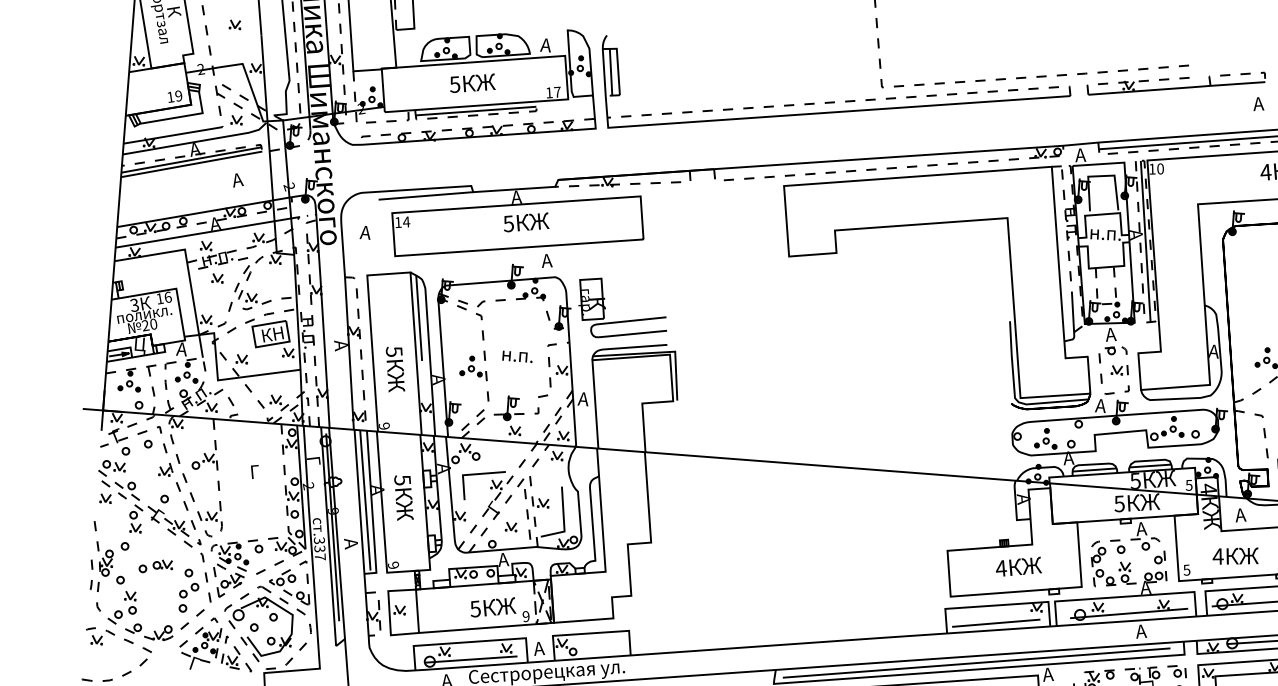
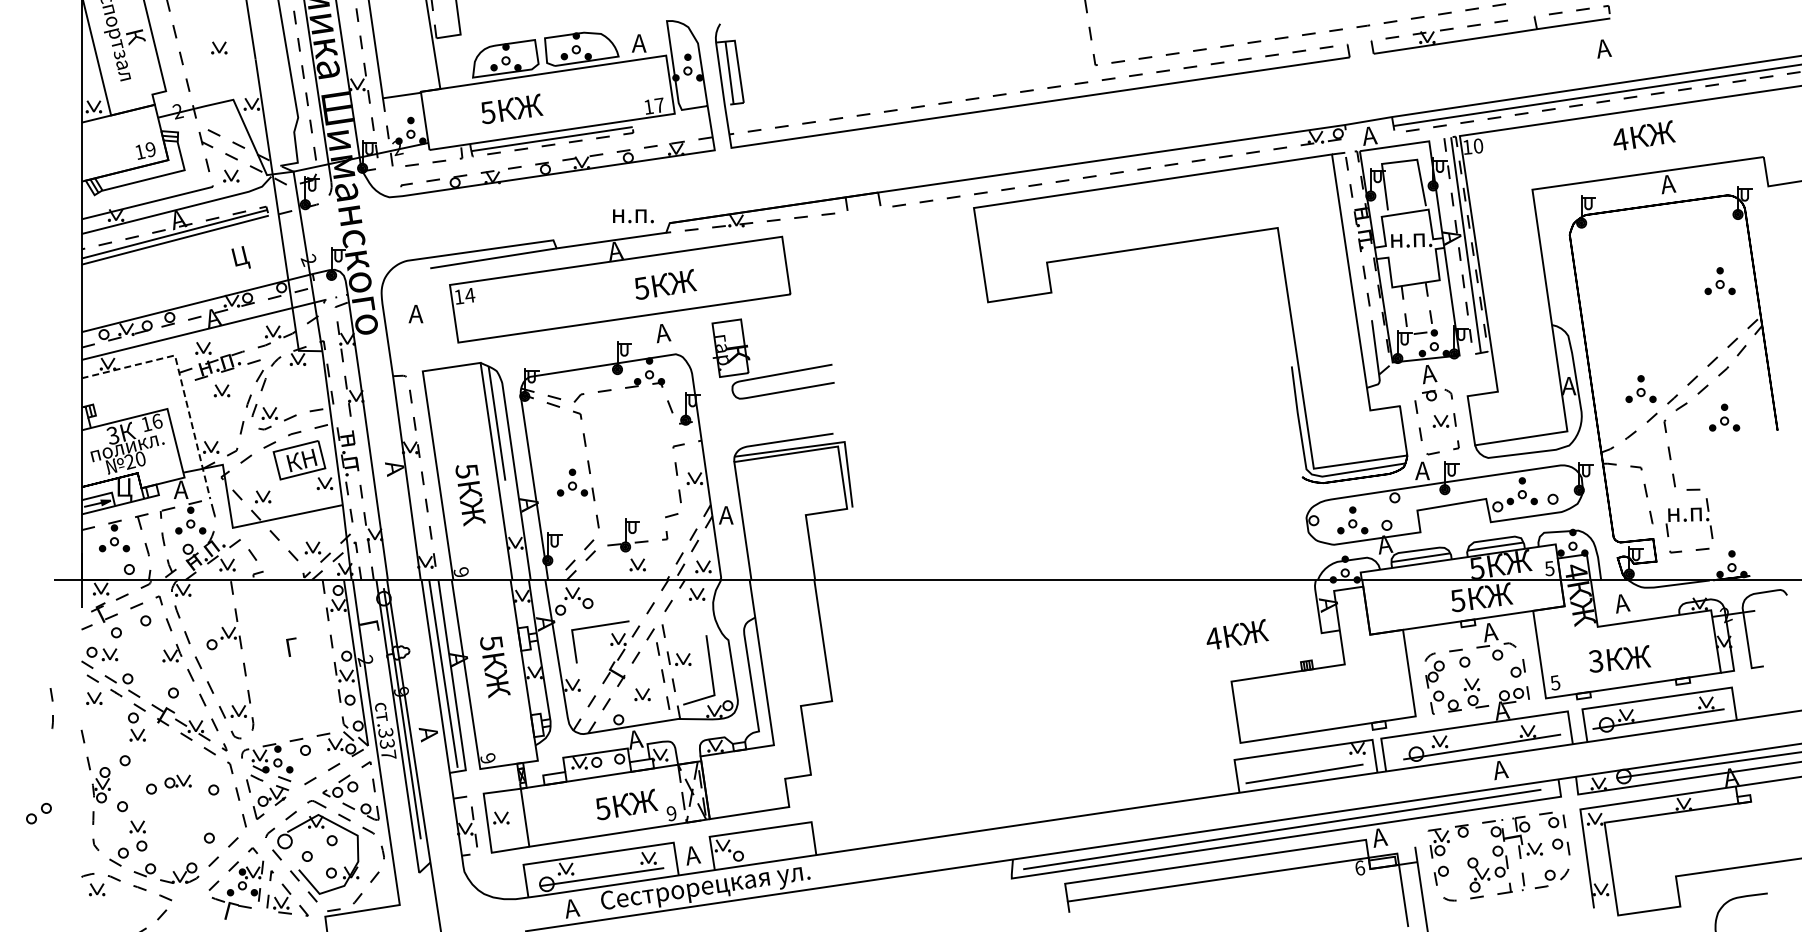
text: (473, 82) -> (512, 108), moved
text: (238, 180) -> (240, 257), А -> Ц
text: (526, 222) -> (665, 284), moved
line: (187, 267) -> (180, 379), solid -> dashed
part: (624, 320) -> (776, 373), moved
text: (517, 357) -> (633, 216), moved
text: (1217, 556) -> (1595, 661), 4 -> 3
text: (1019, 566) -> (1237, 634), moved
curve: (91, 569) -> (51, 701), moved
part: (188, 590) -> (38, 813), moved

